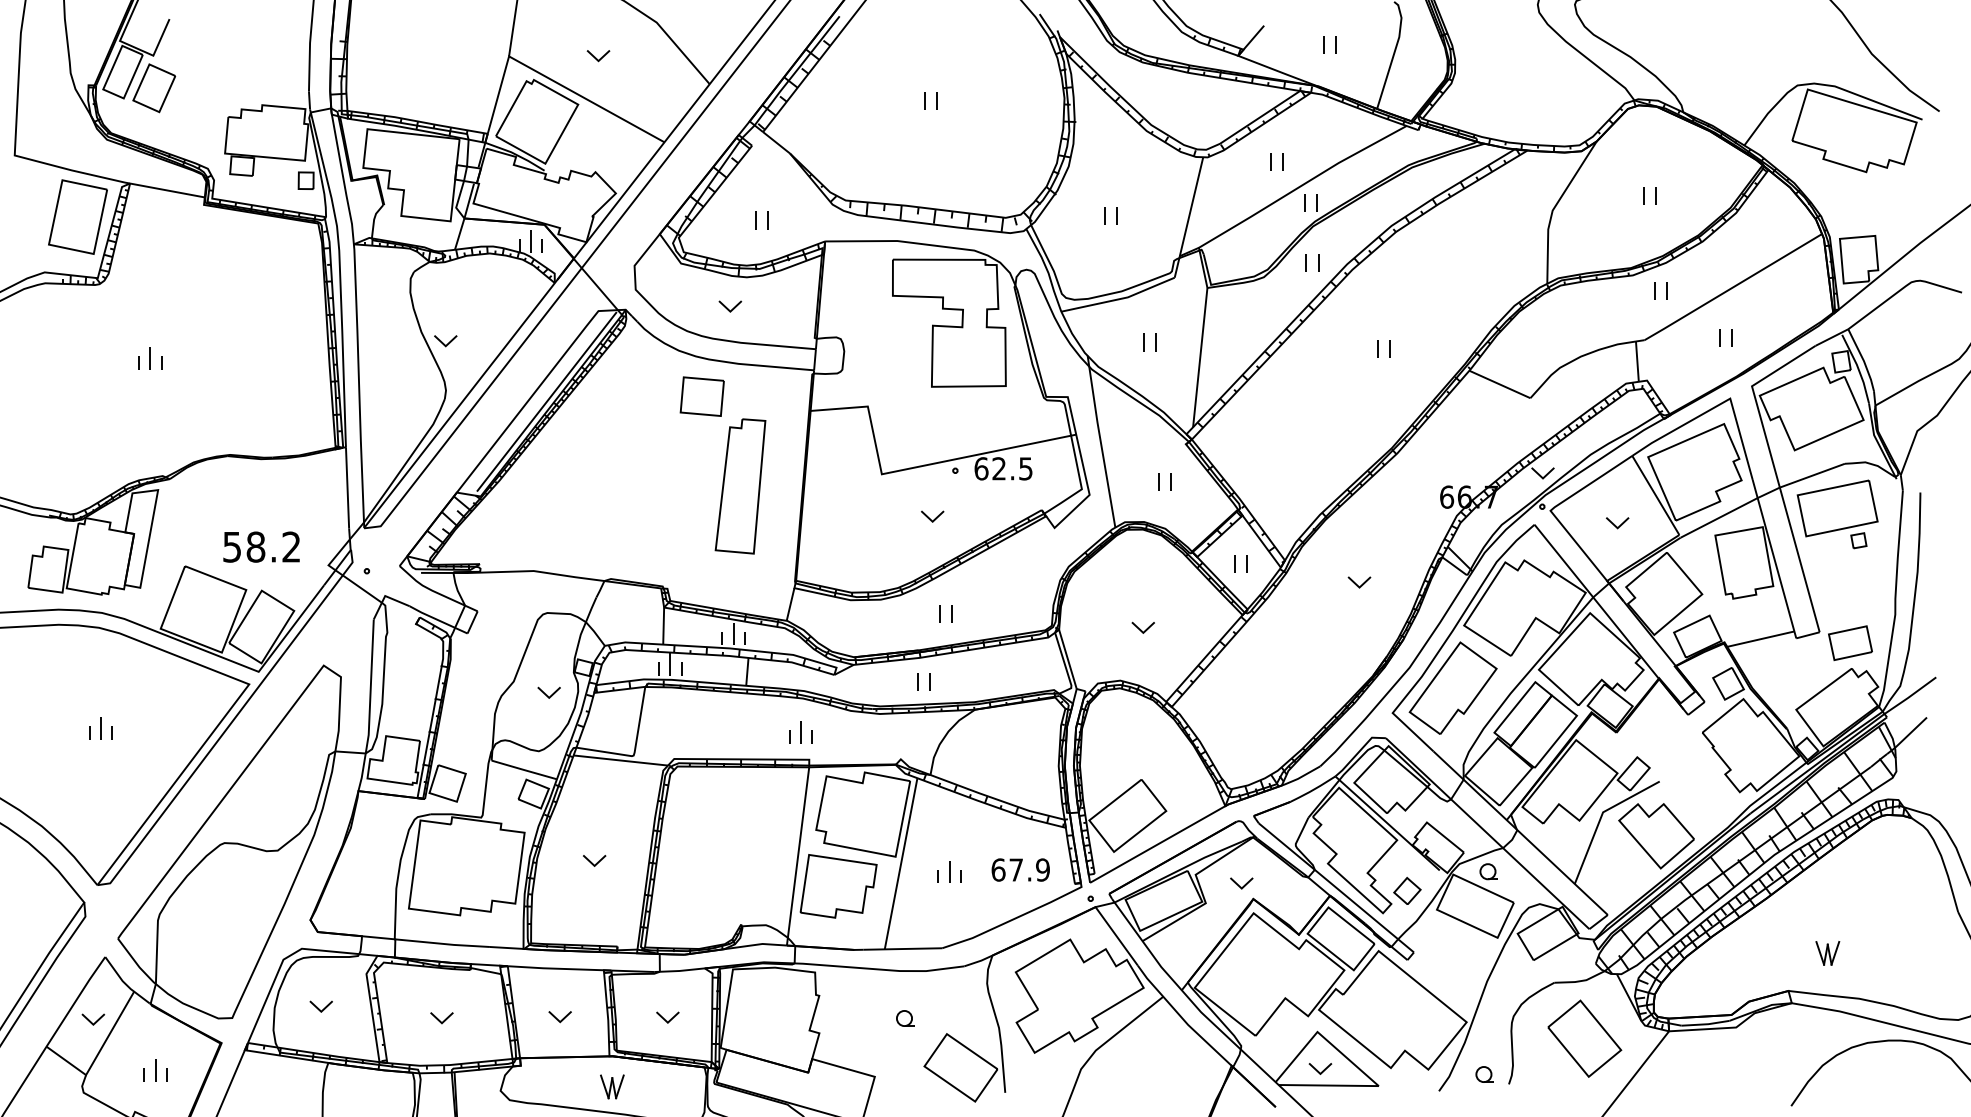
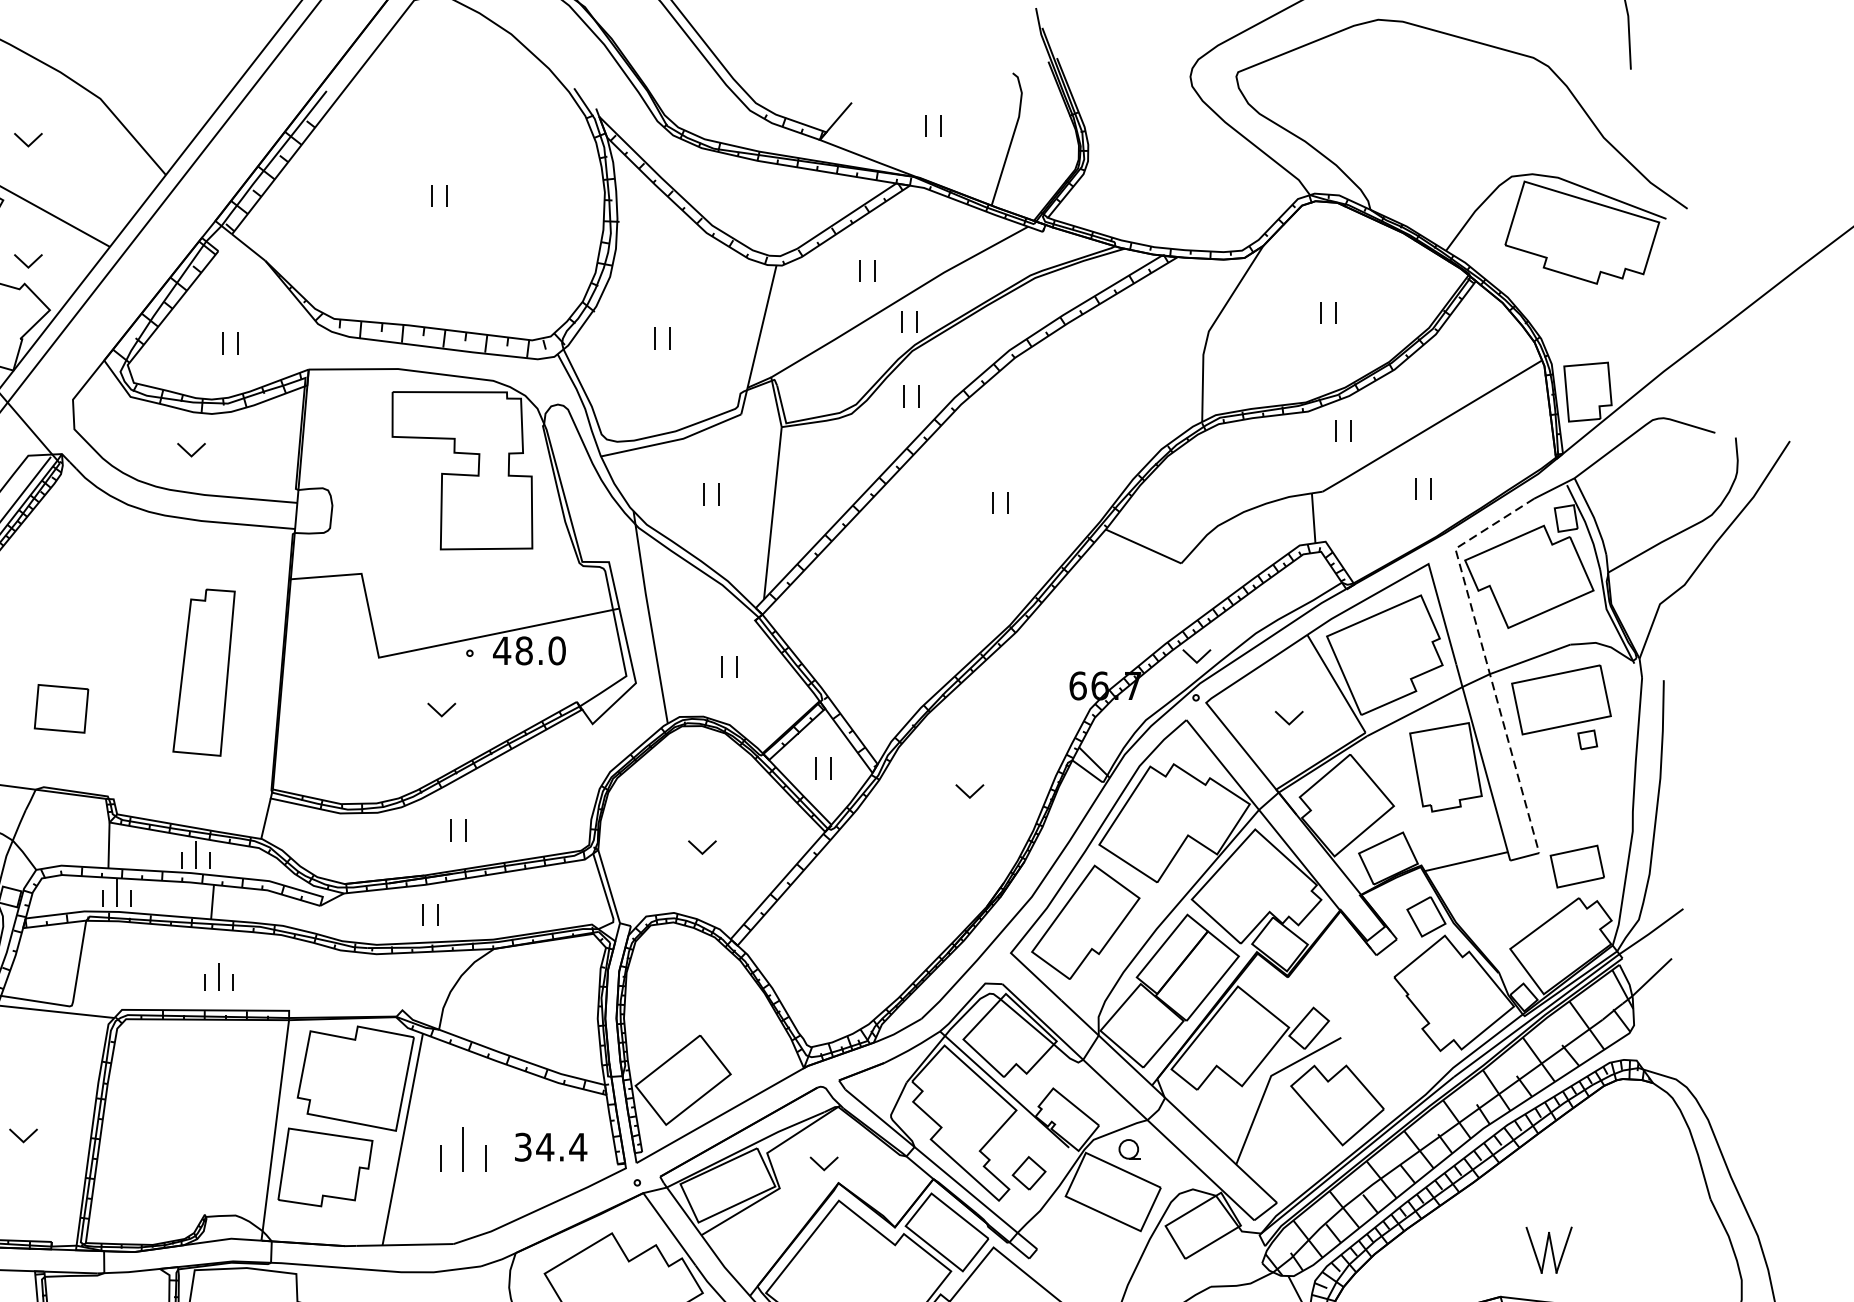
part: (598, 154) -> (28, 261), added
part: (701, 396) -> (60, 708), moved
text: (1003, 468) -> (529, 650), 62.5 -> 48.0
line: (1775, 473) -> (1484, 656), solid -> dashed
part: (800, 732) -> (218, 977), moved
text: (1020, 869) -> (550, 1146), 67.9 -> 34.4
part: (949, 871) -> (462, 1149), size x1.6
part: (1827, 953) -> (1548, 1250), size x1.6

